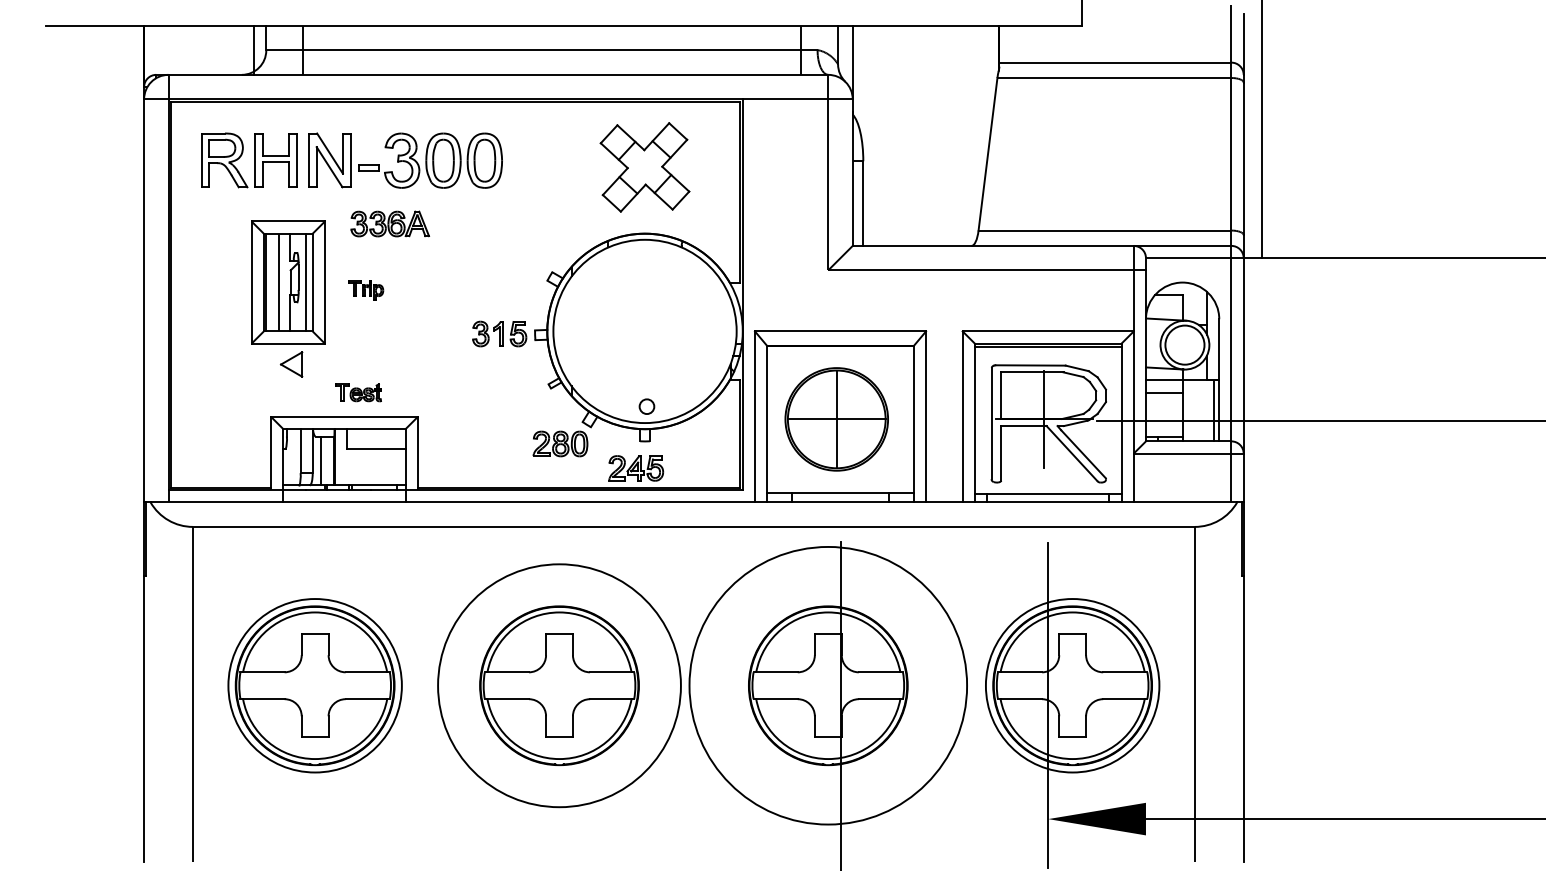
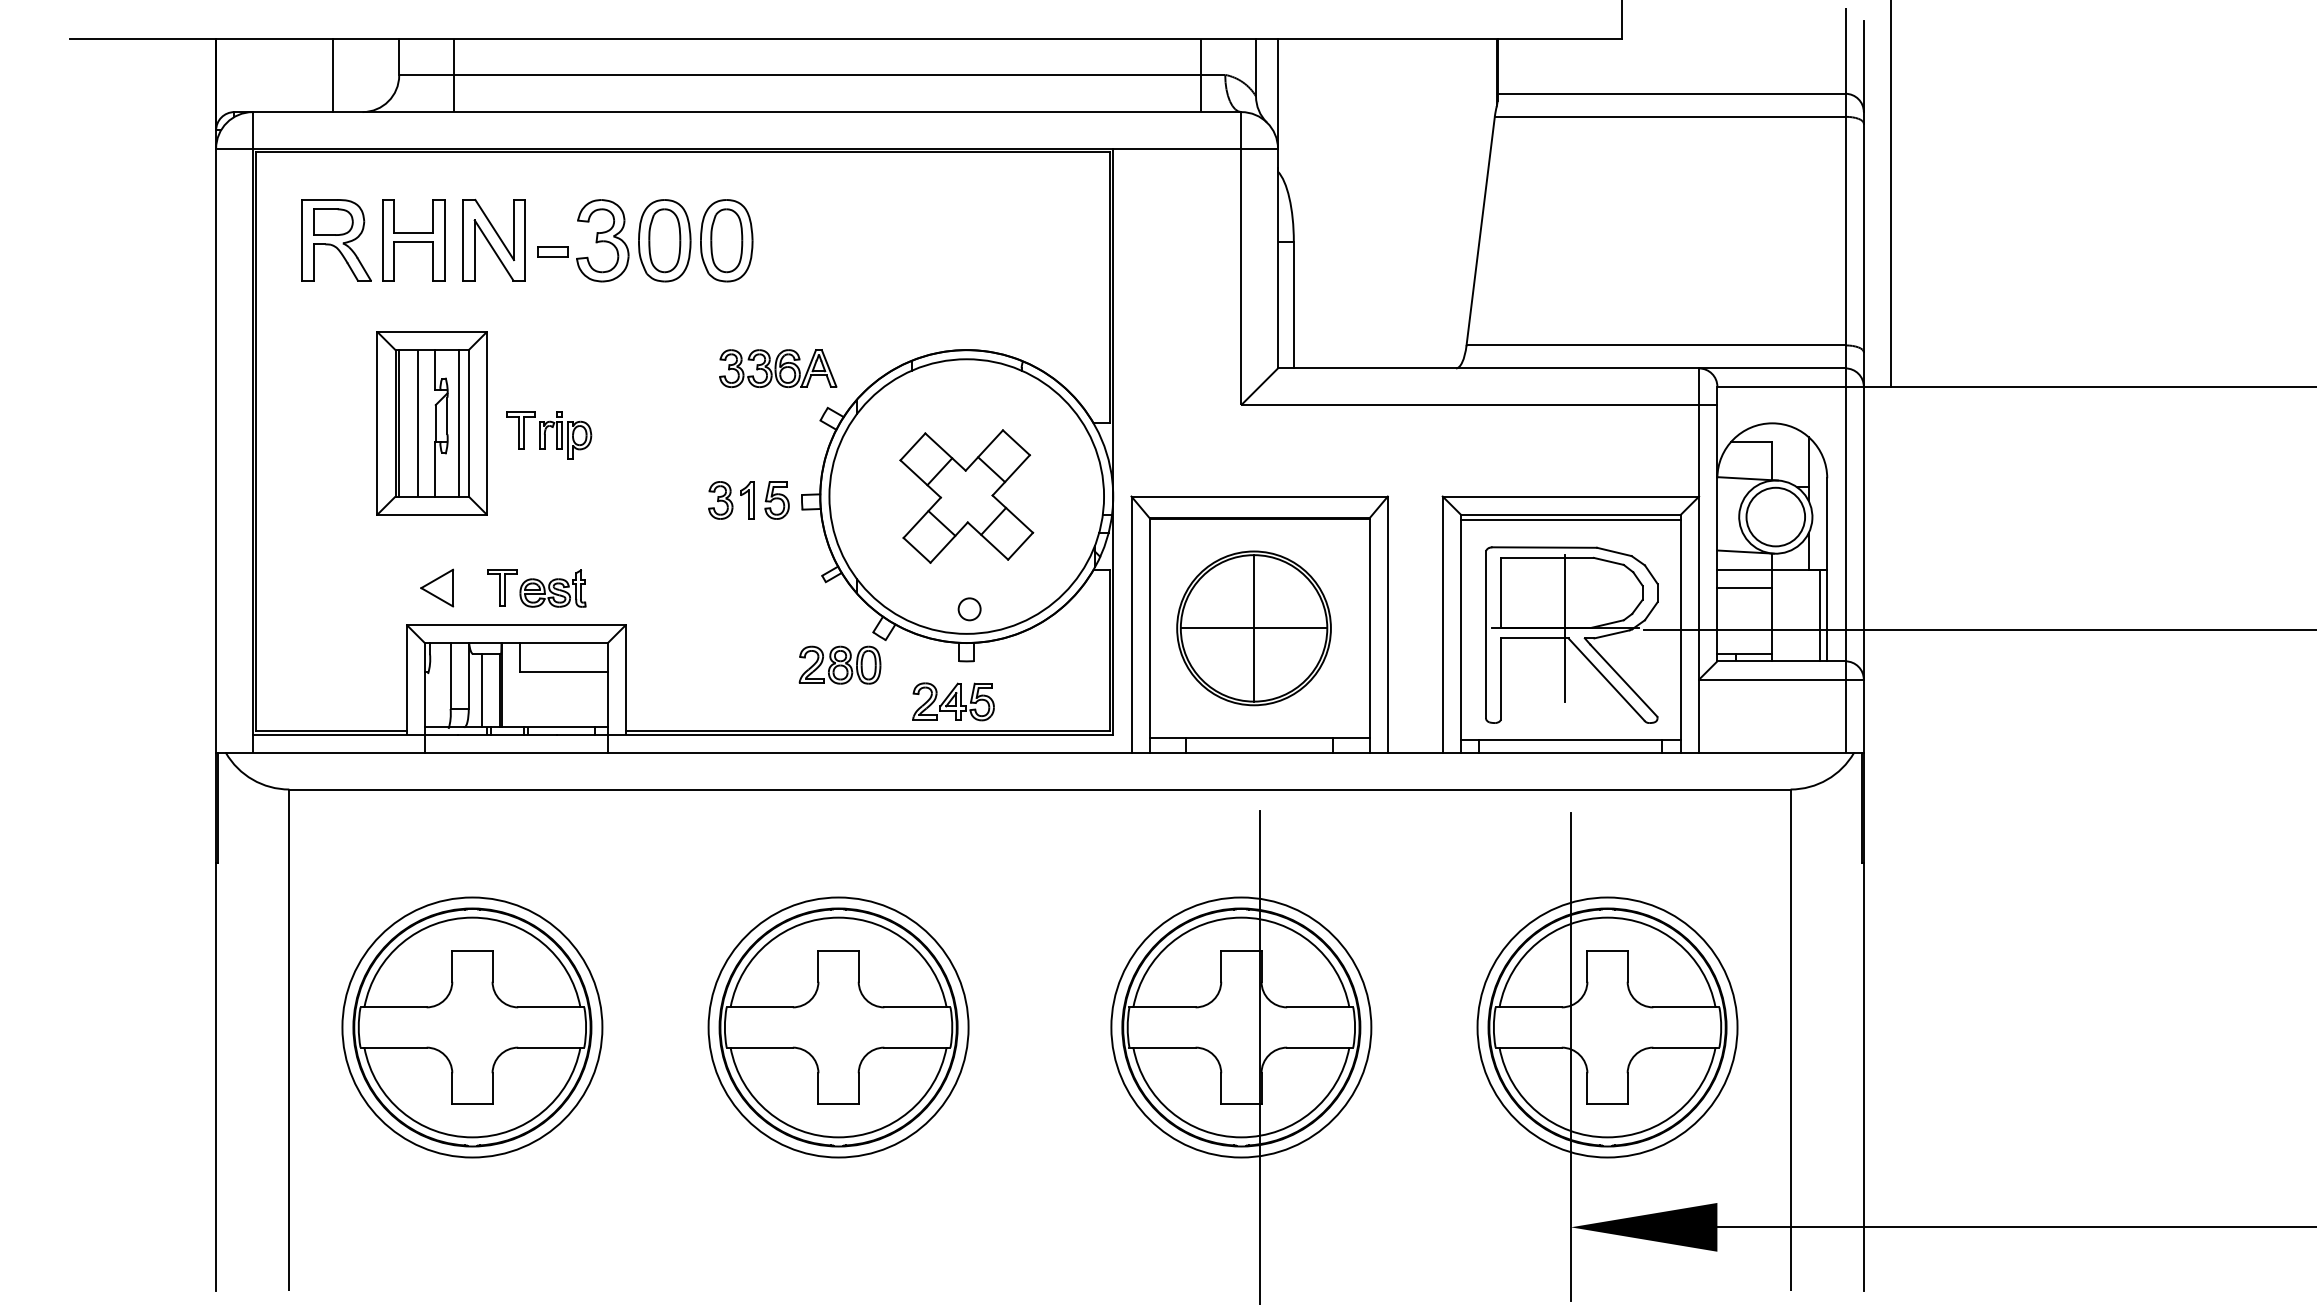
line: (254, 50) -> (333, 75), moved
part: (644, 167) -> (965, 496), moved
part: (390, 223) -> (778, 367), moved
part: (366, 290) -> (549, 435), size x1.67
part: (291, 364) -> (436, 588), moved
part: (358, 392) -> (537, 588), size x1.43
circle: (559, 685) -> (838, 1027), size x0.71
circle: (828, 685) -> (1241, 1027), size x0.62

